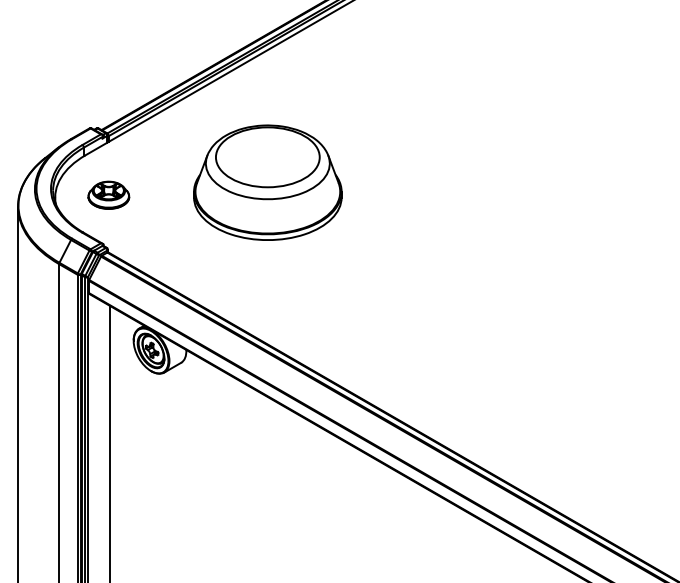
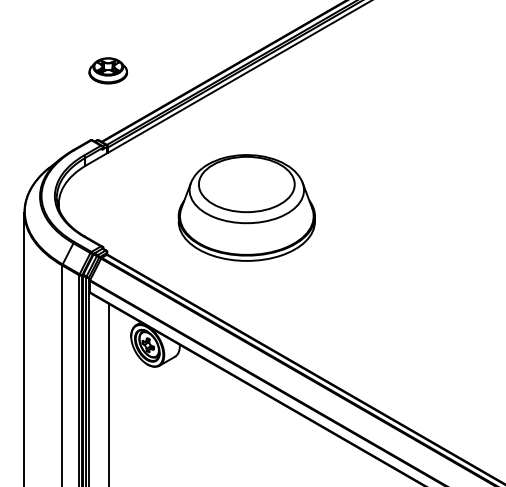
part: (267, 182) -> (246, 207), moved
part: (108, 194) -> (107, 70), moved

